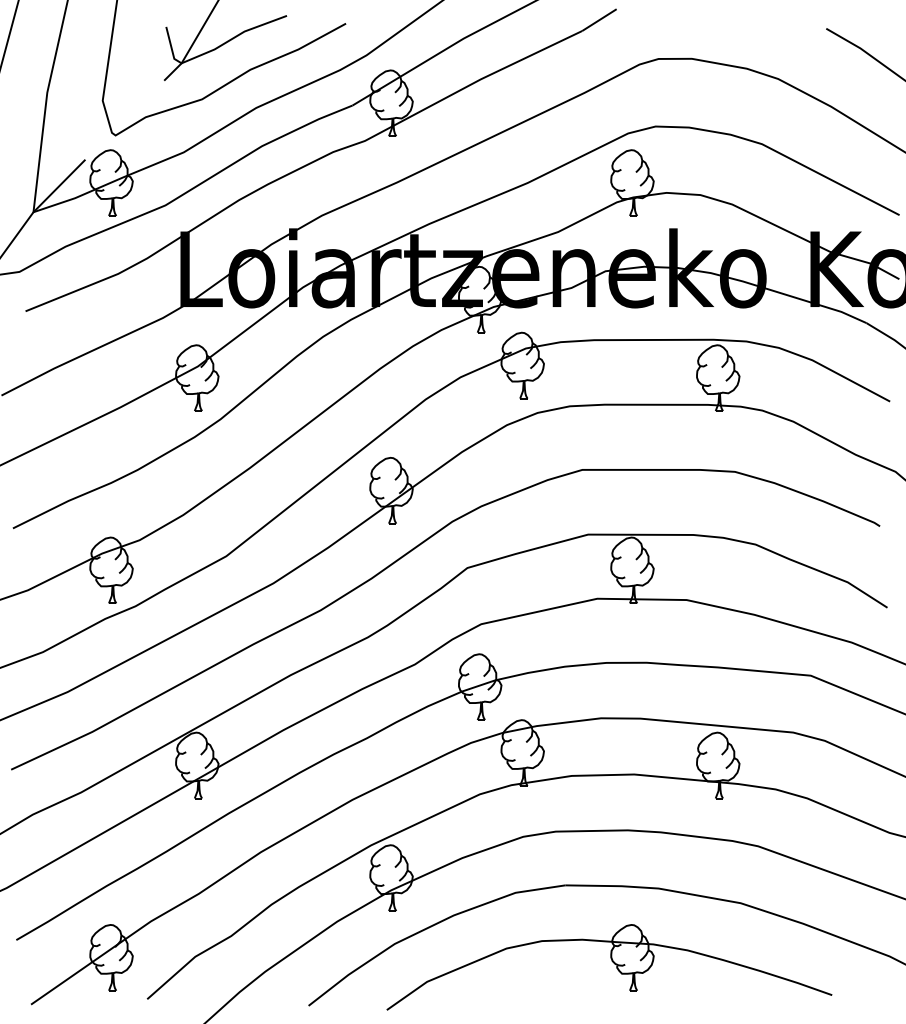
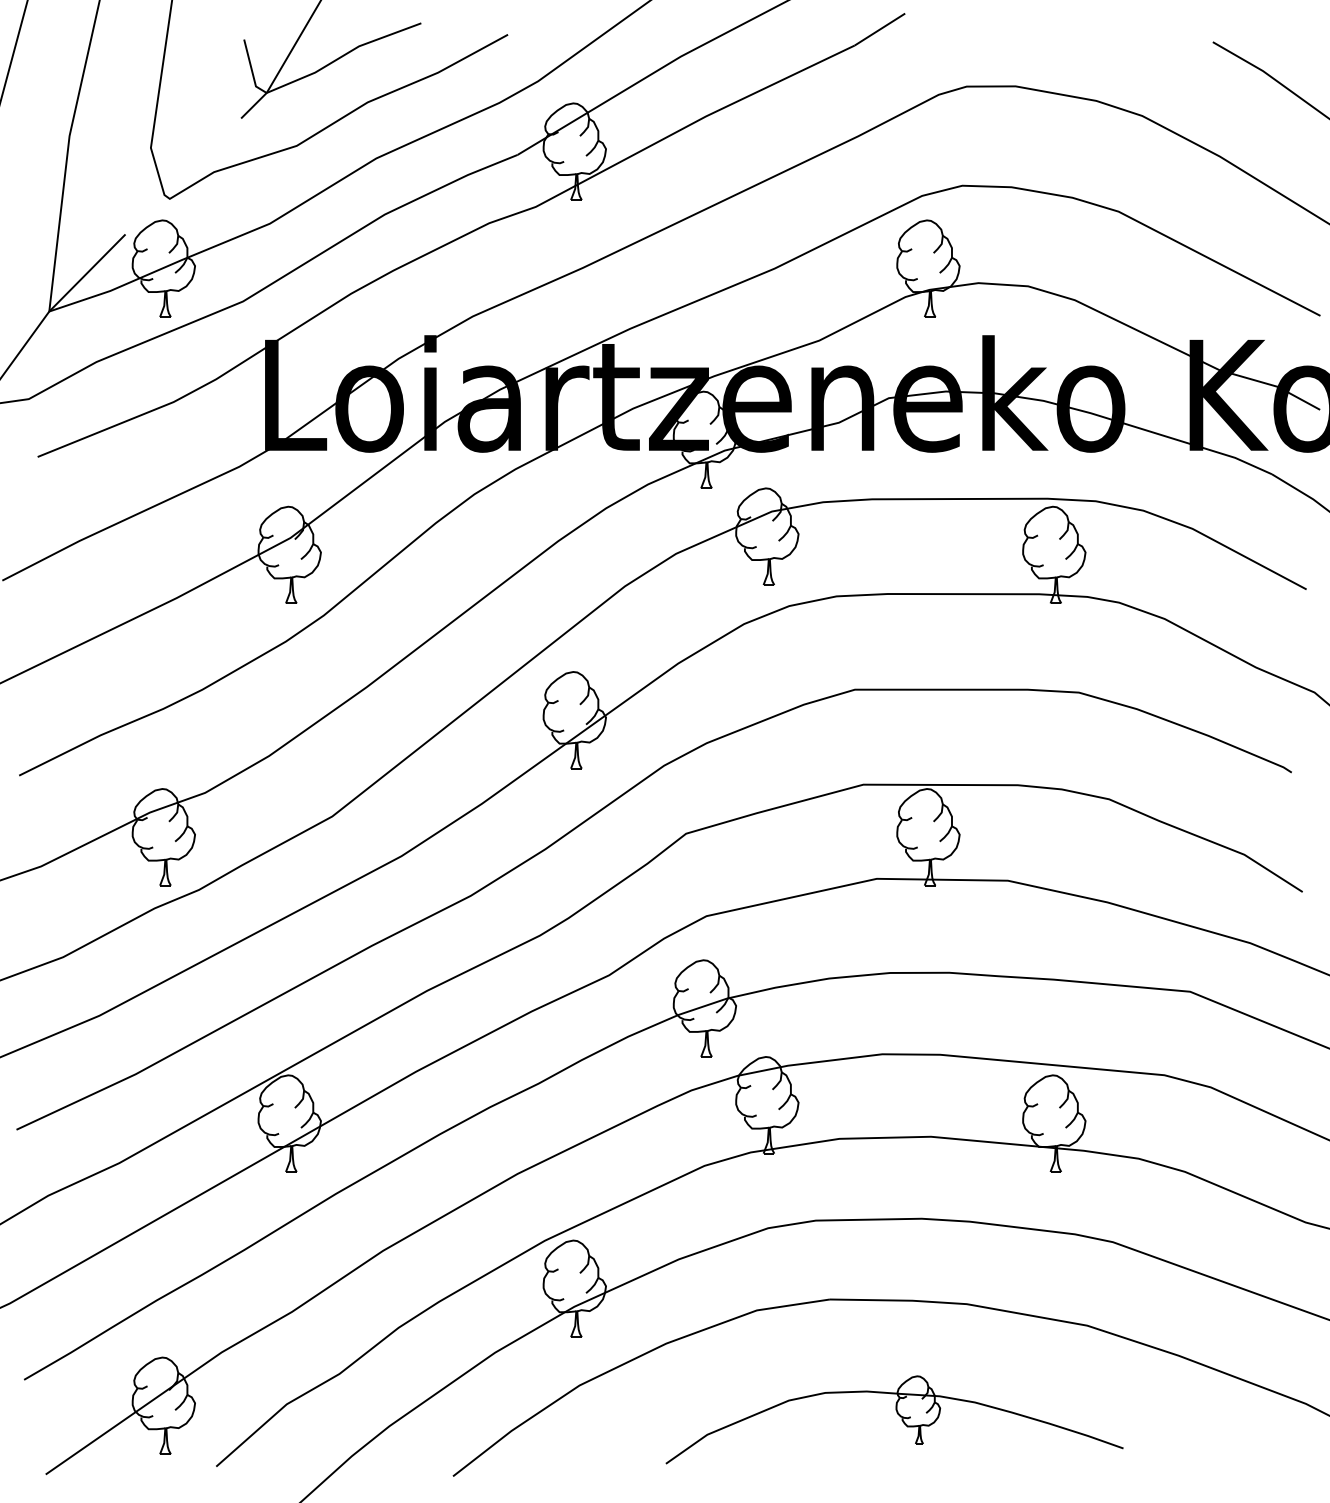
part: (609, 967) -> (894, 1420), size x0.7

